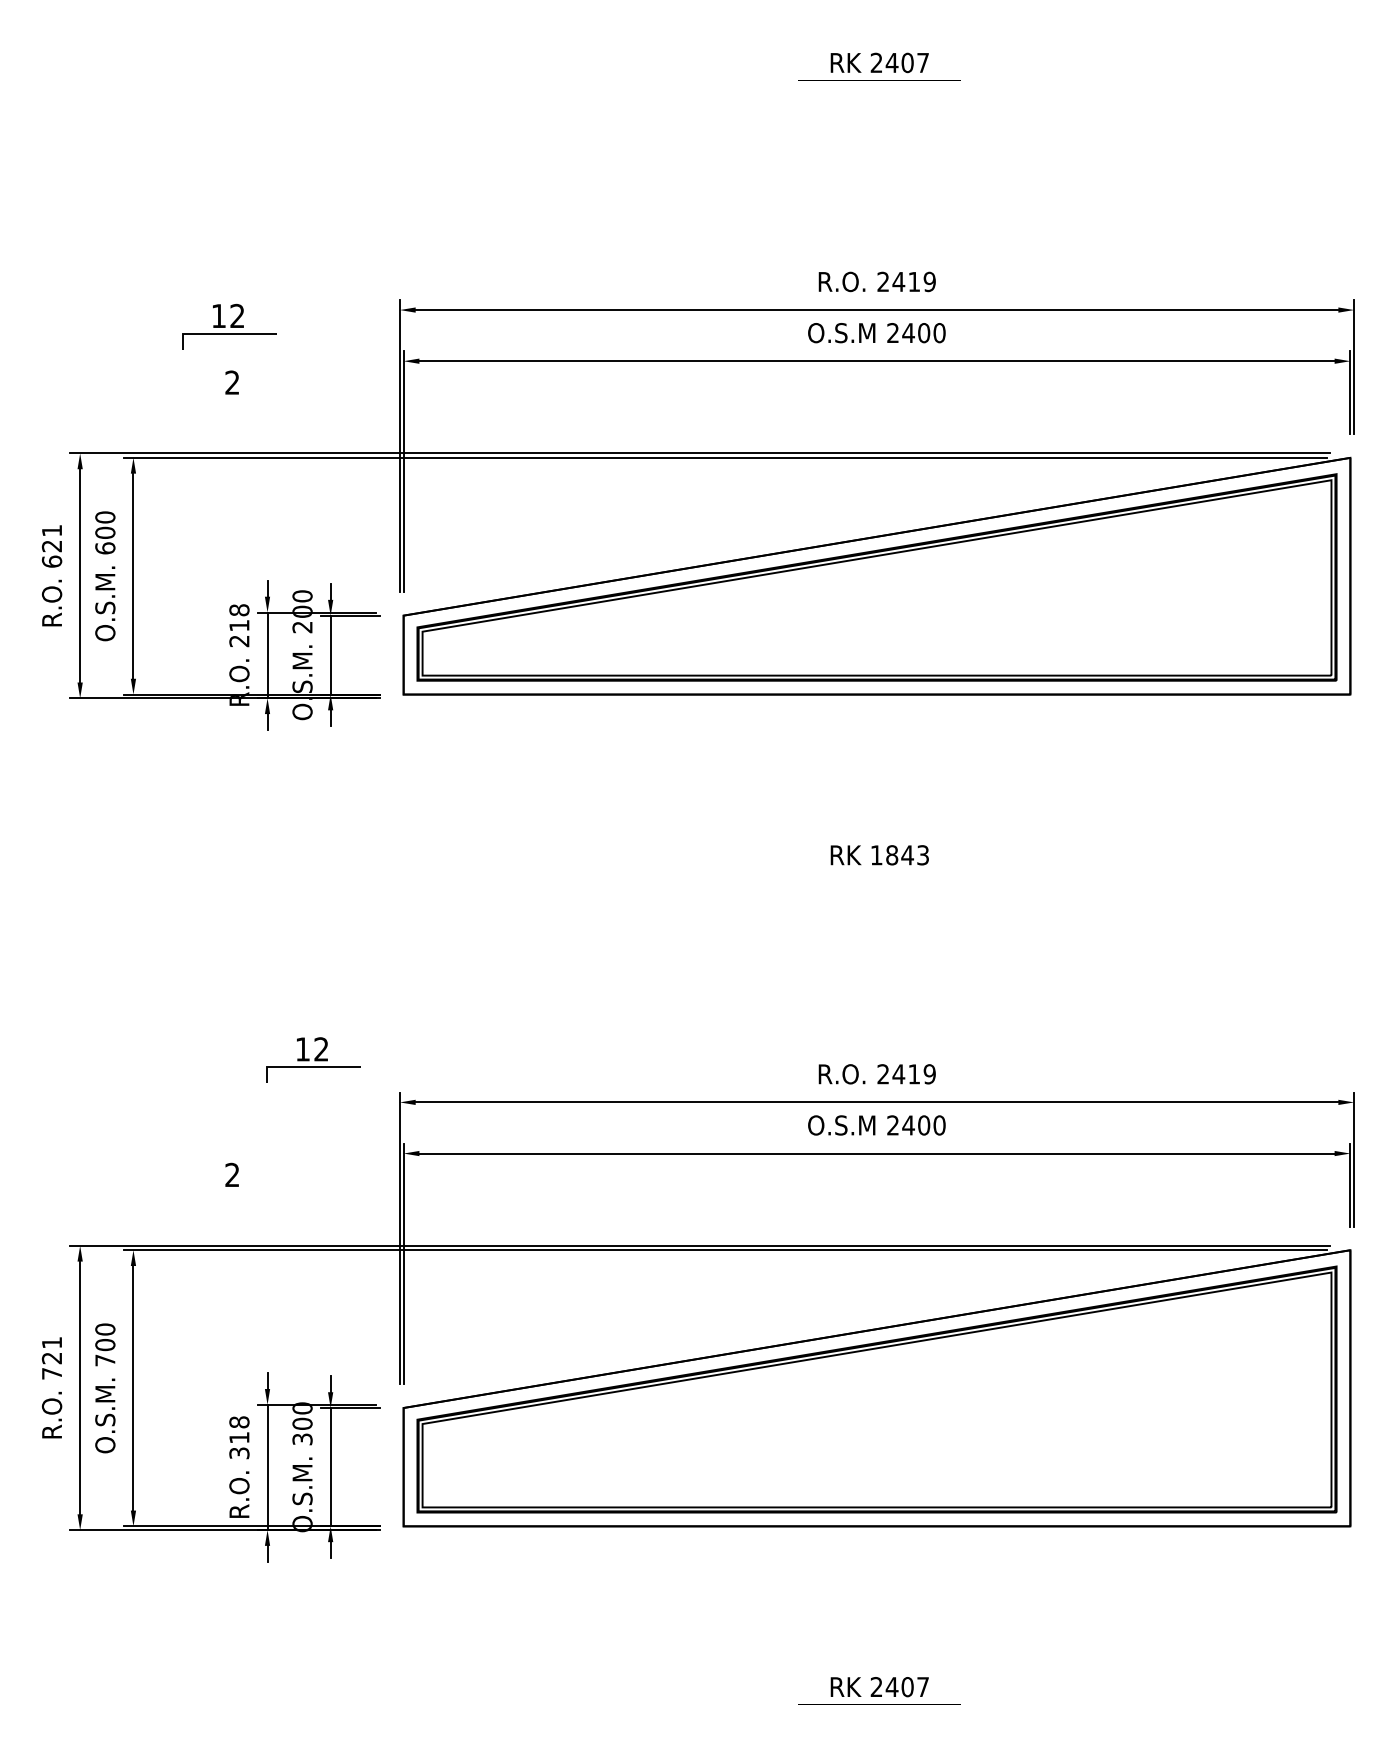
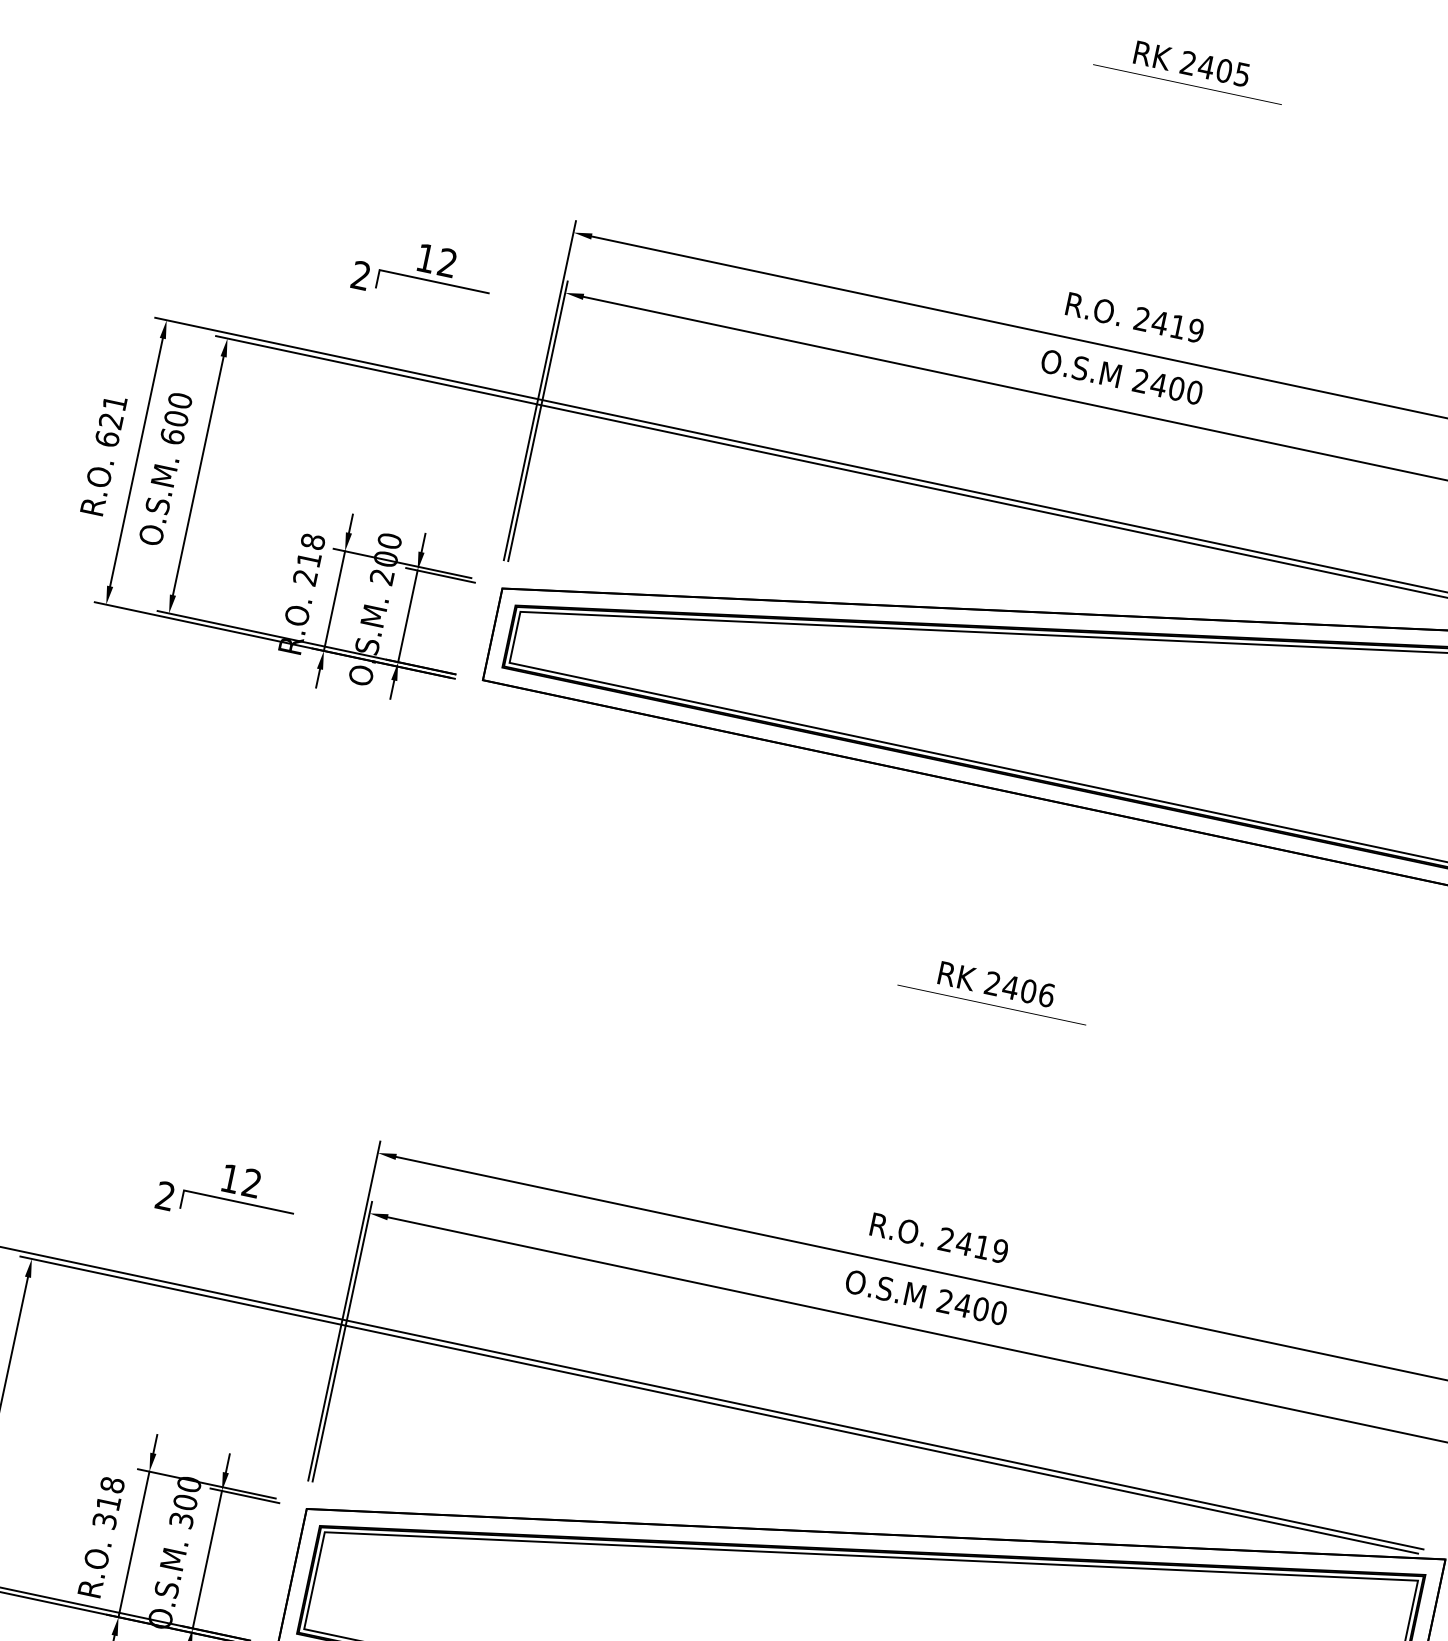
text: (922, 63) -> (1241, 75), 2407 -> 2405
part: (229, 326) -> (435, 273), moved
text: (899, 855) -> (1019, 989), 1843 -> 2406
part: (313, 1059) -> (240, 1193), moved

